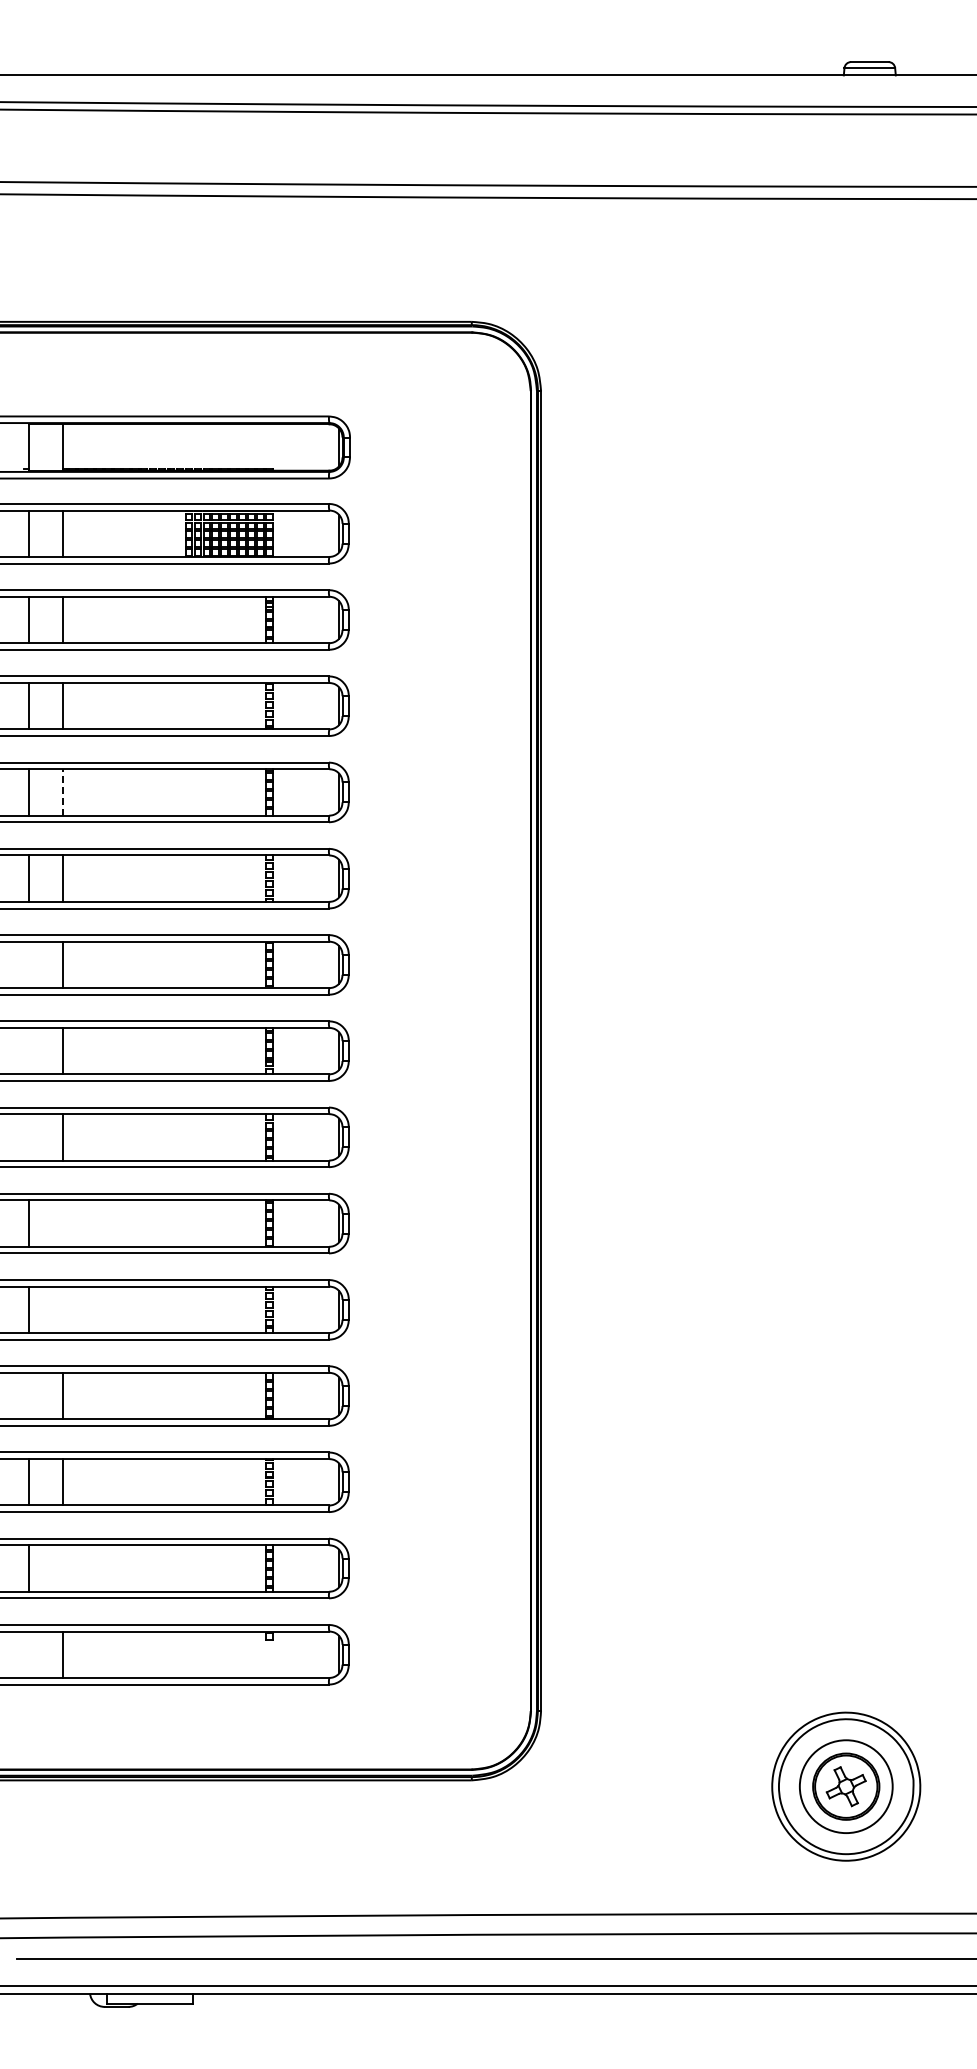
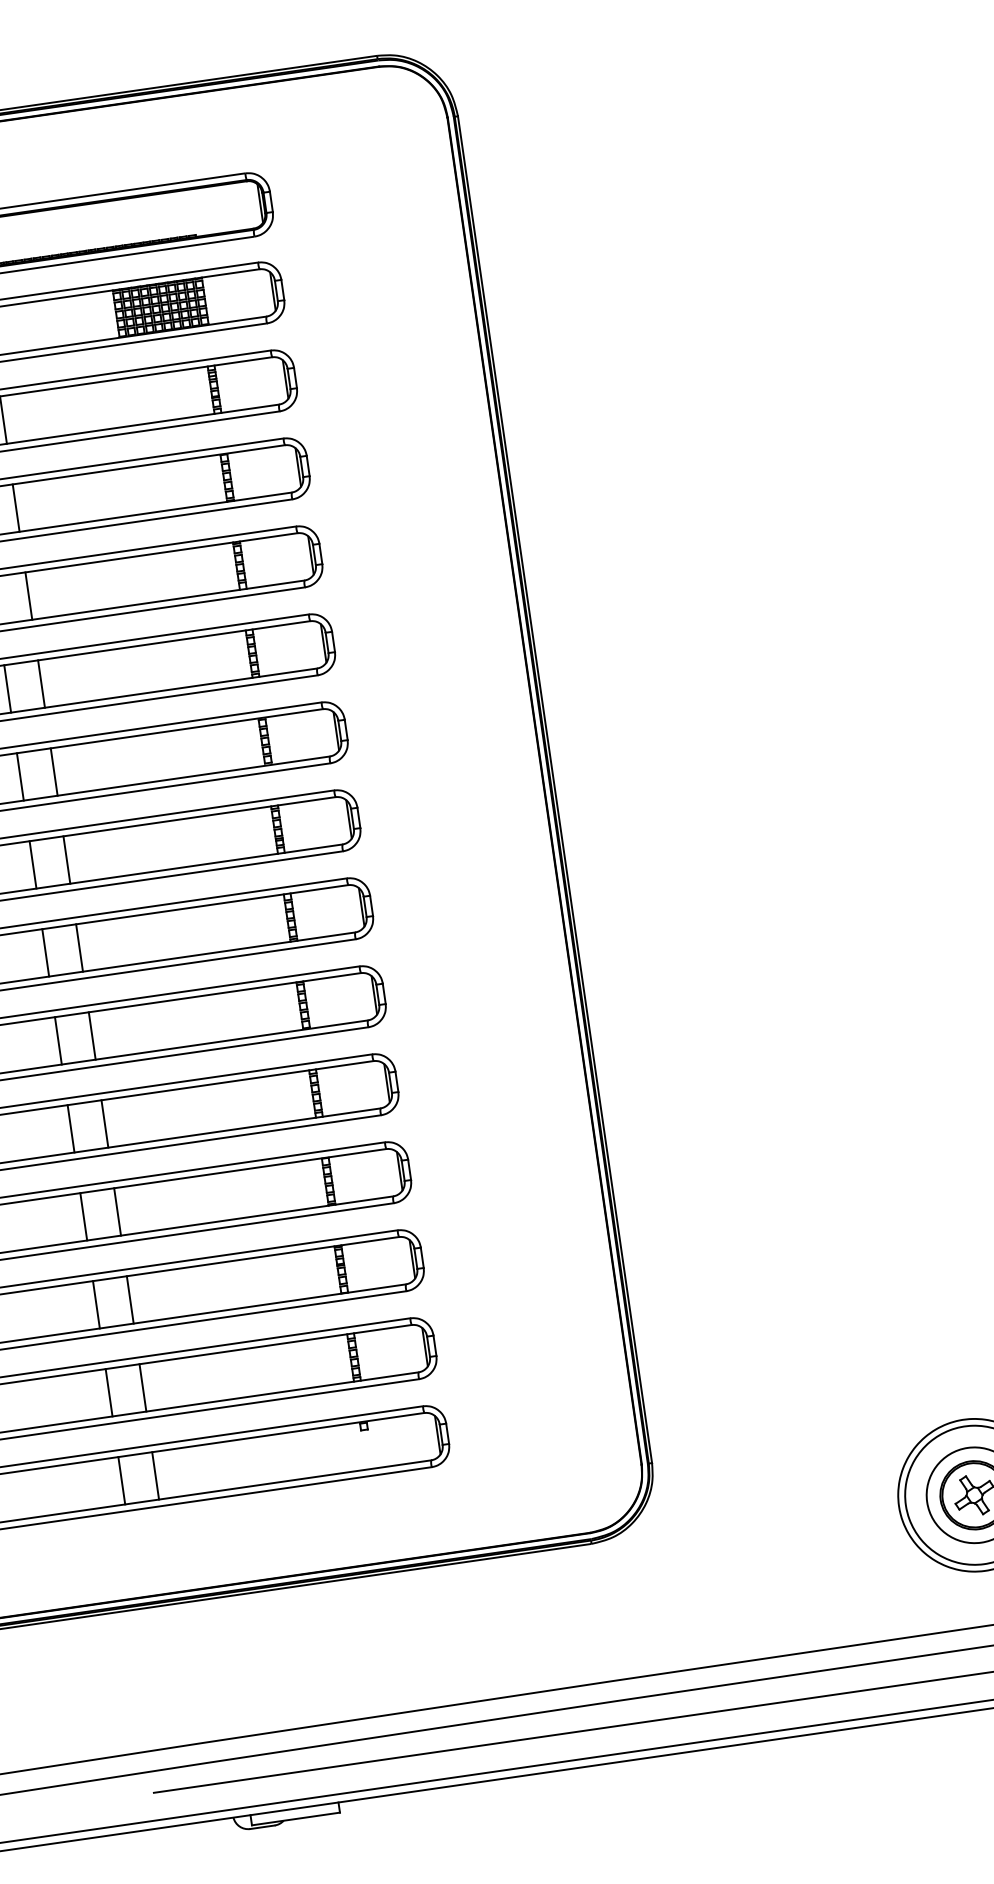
line: (62, 791) -> (28, 595), dashed -> solid
line: (29, 964) -> (20, 776), added
line: (29, 1050) -> (32, 864), added
line: (29, 1137) -> (45, 953), added
line: (62, 1223) -> (92, 1035), added
line: (62, 1309) -> (104, 1123), added
line: (29, 1395) -> (83, 1216), added
line: (62, 1568) -> (142, 1387), added
line: (29, 1654) -> (121, 1480), added

